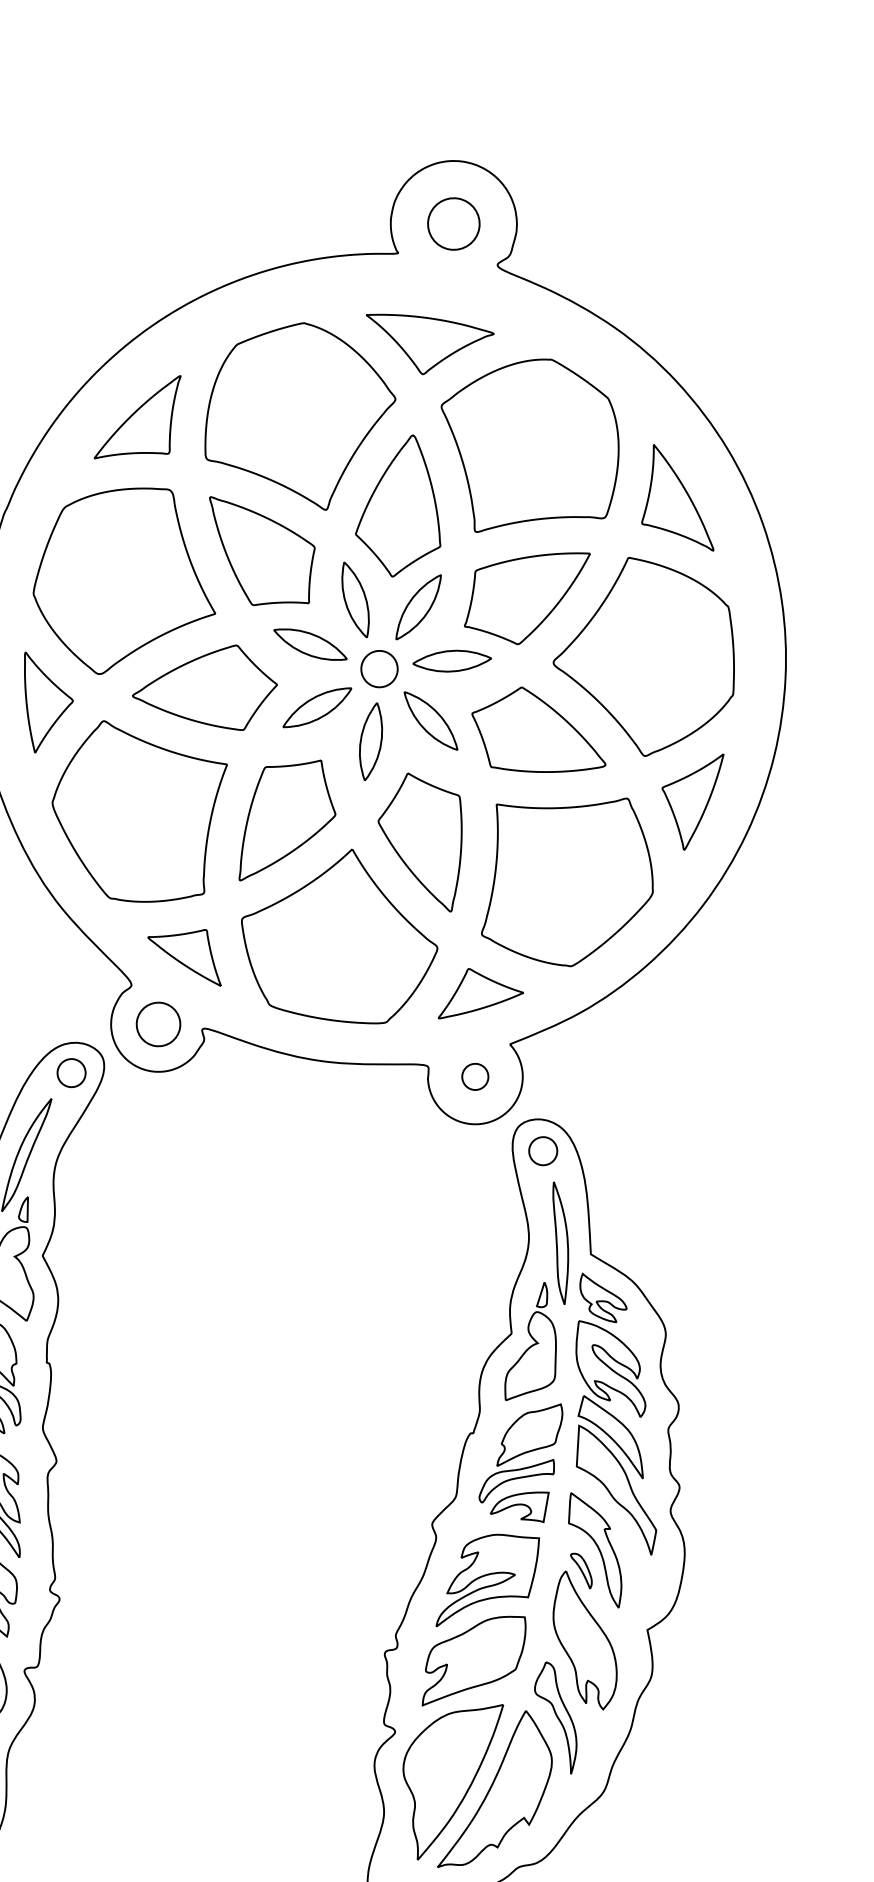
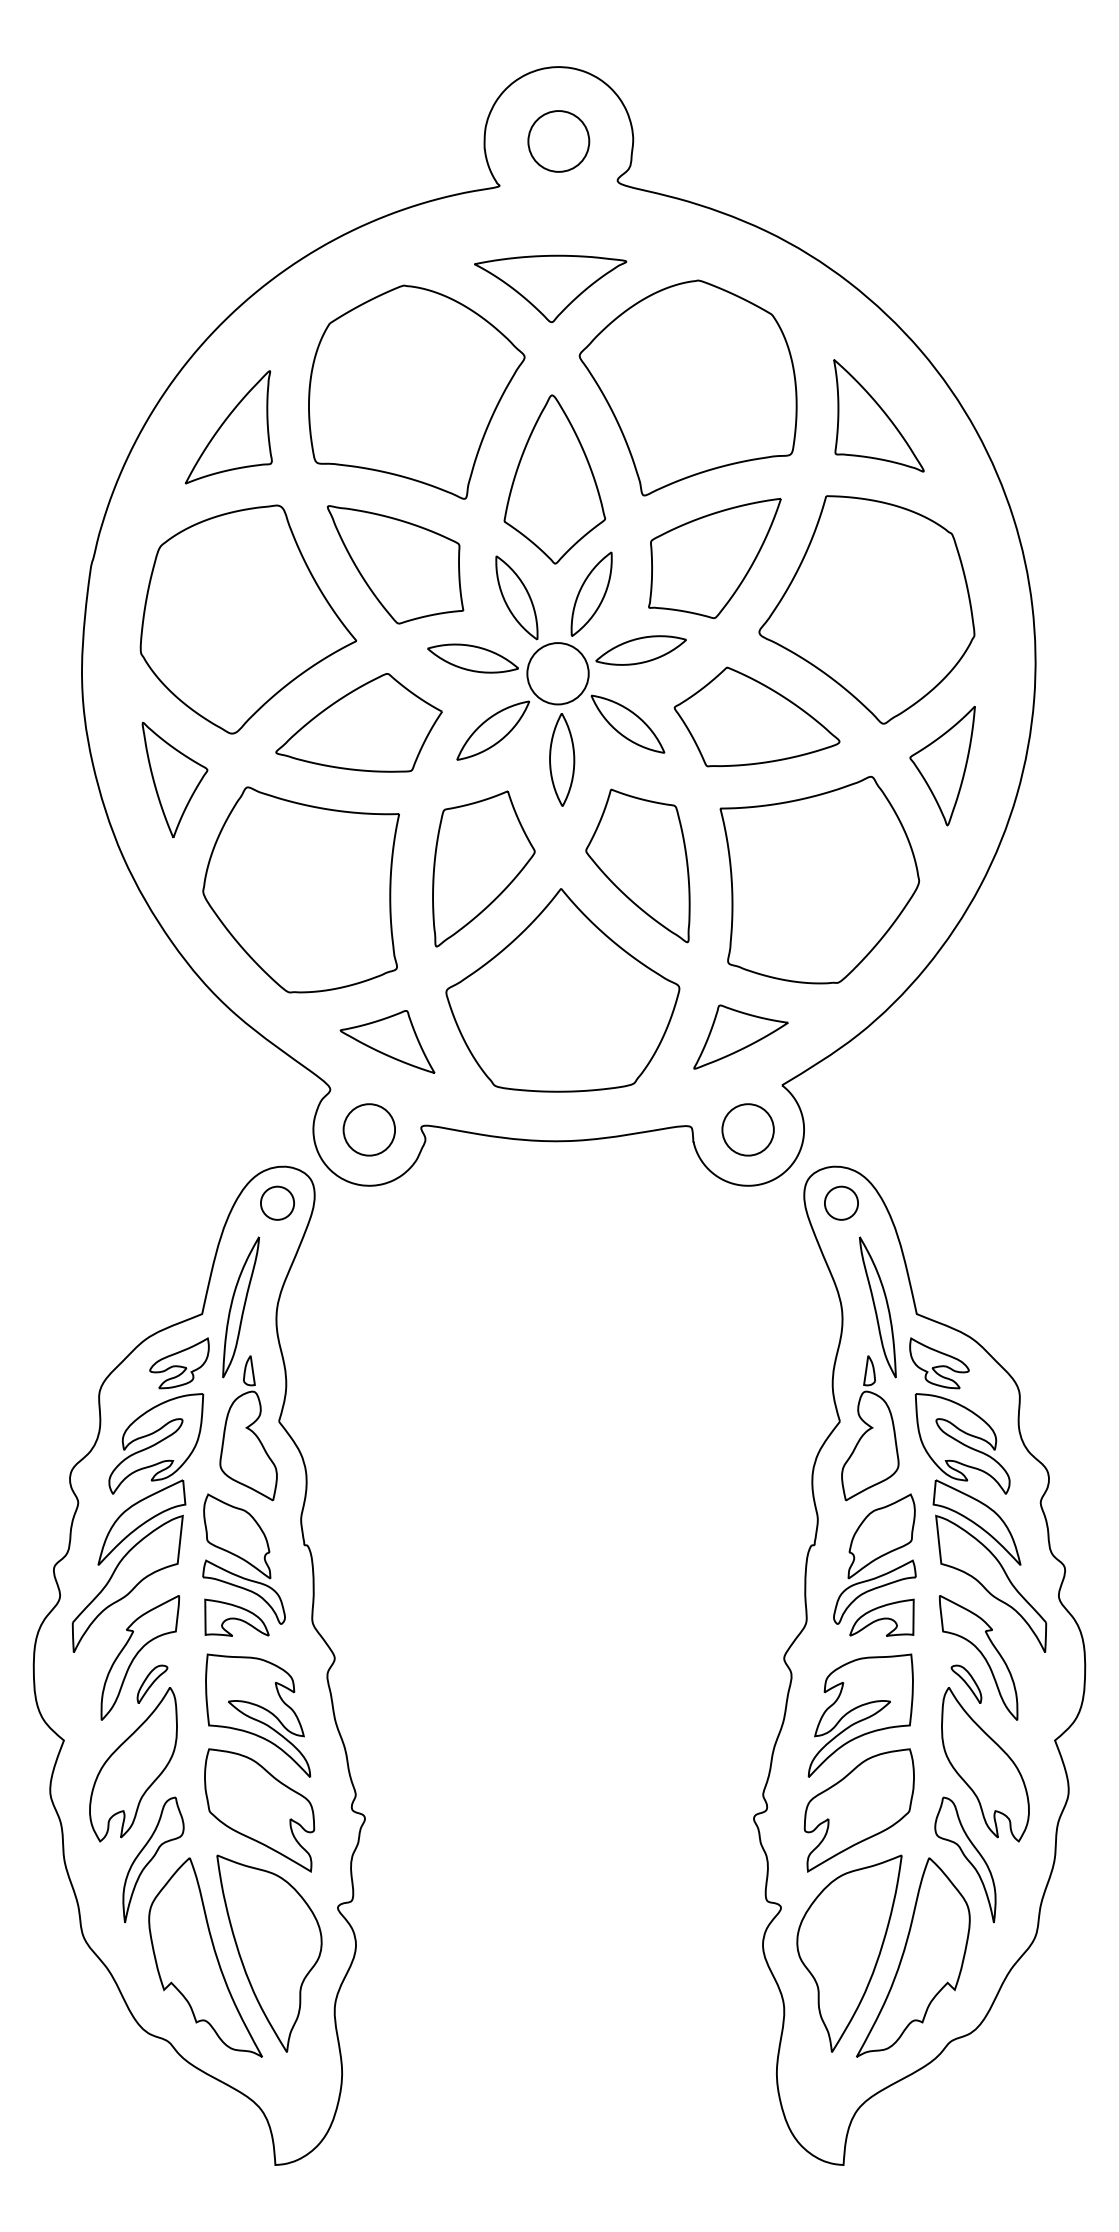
circle: (379, 668) -> (557, 673), size x1.43
circle: (474, 1076) -> (747, 1129), size x1.67

